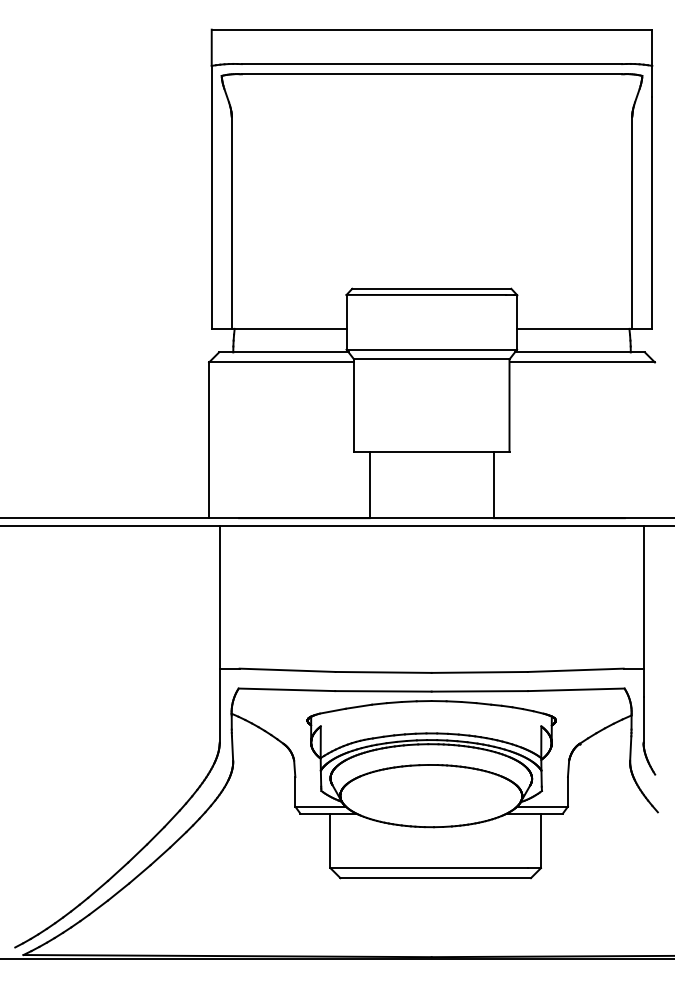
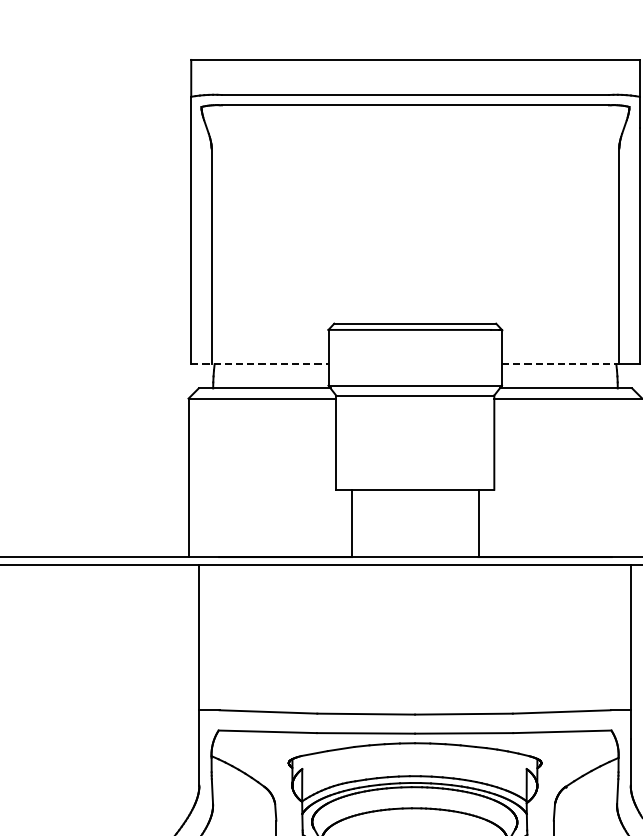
line: (279, 328) -> (260, 364), solid -> dashed
line: (574, 328) -> (560, 364), solid -> dashed

